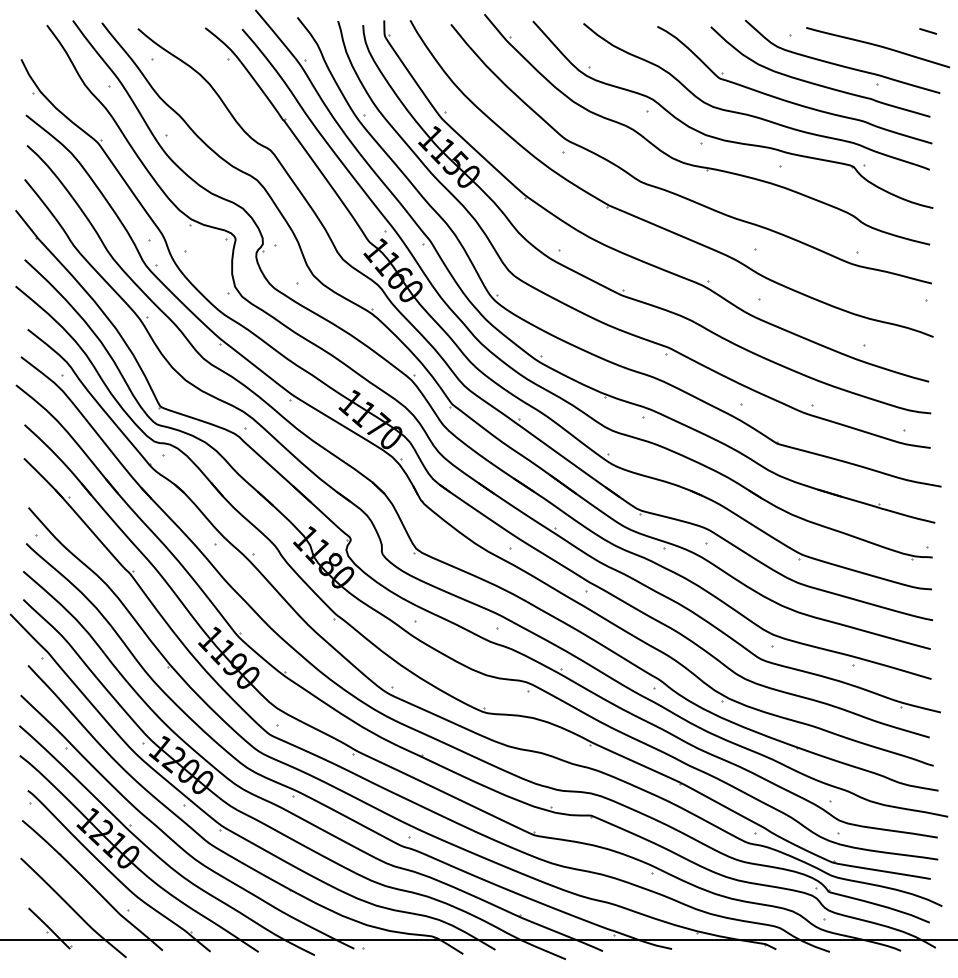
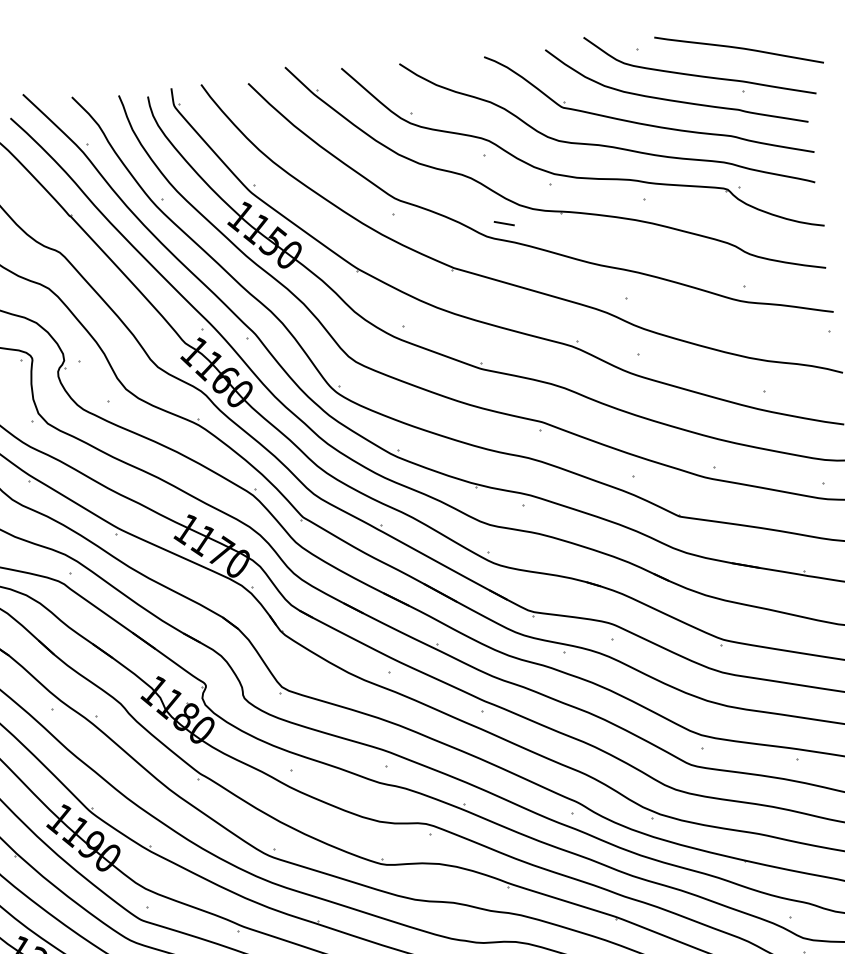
line: (928, 31) -> (504, 223), moved

